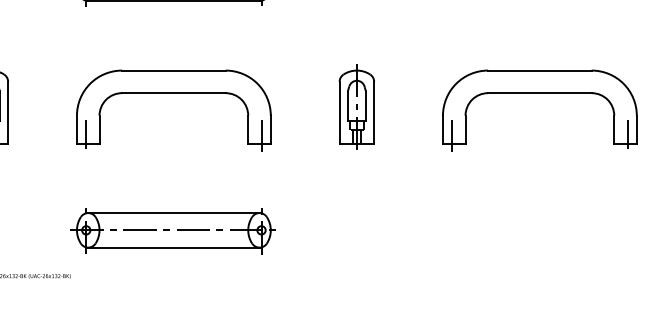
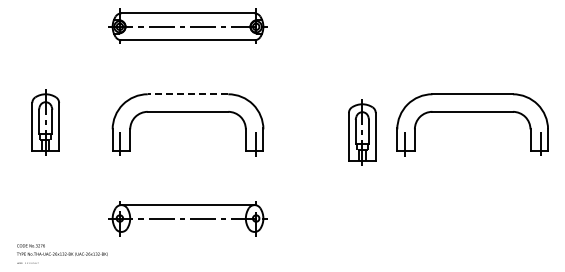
line: (173, 70) -> (187, 94), solid -> dashed
part: (357, 106) -> (362, 132), moved
line: (173, 247) -> (187, 231), removed

